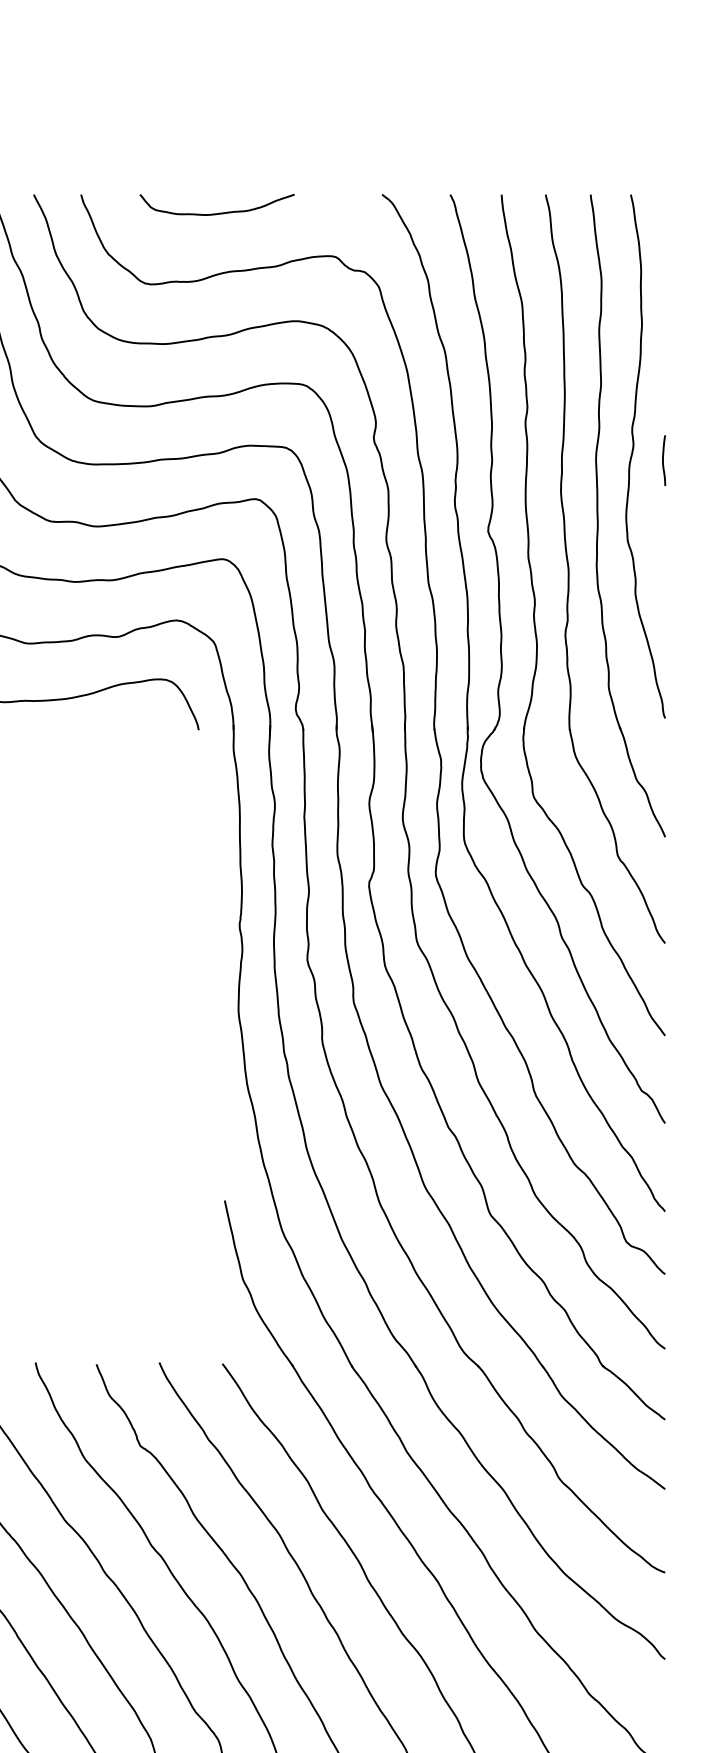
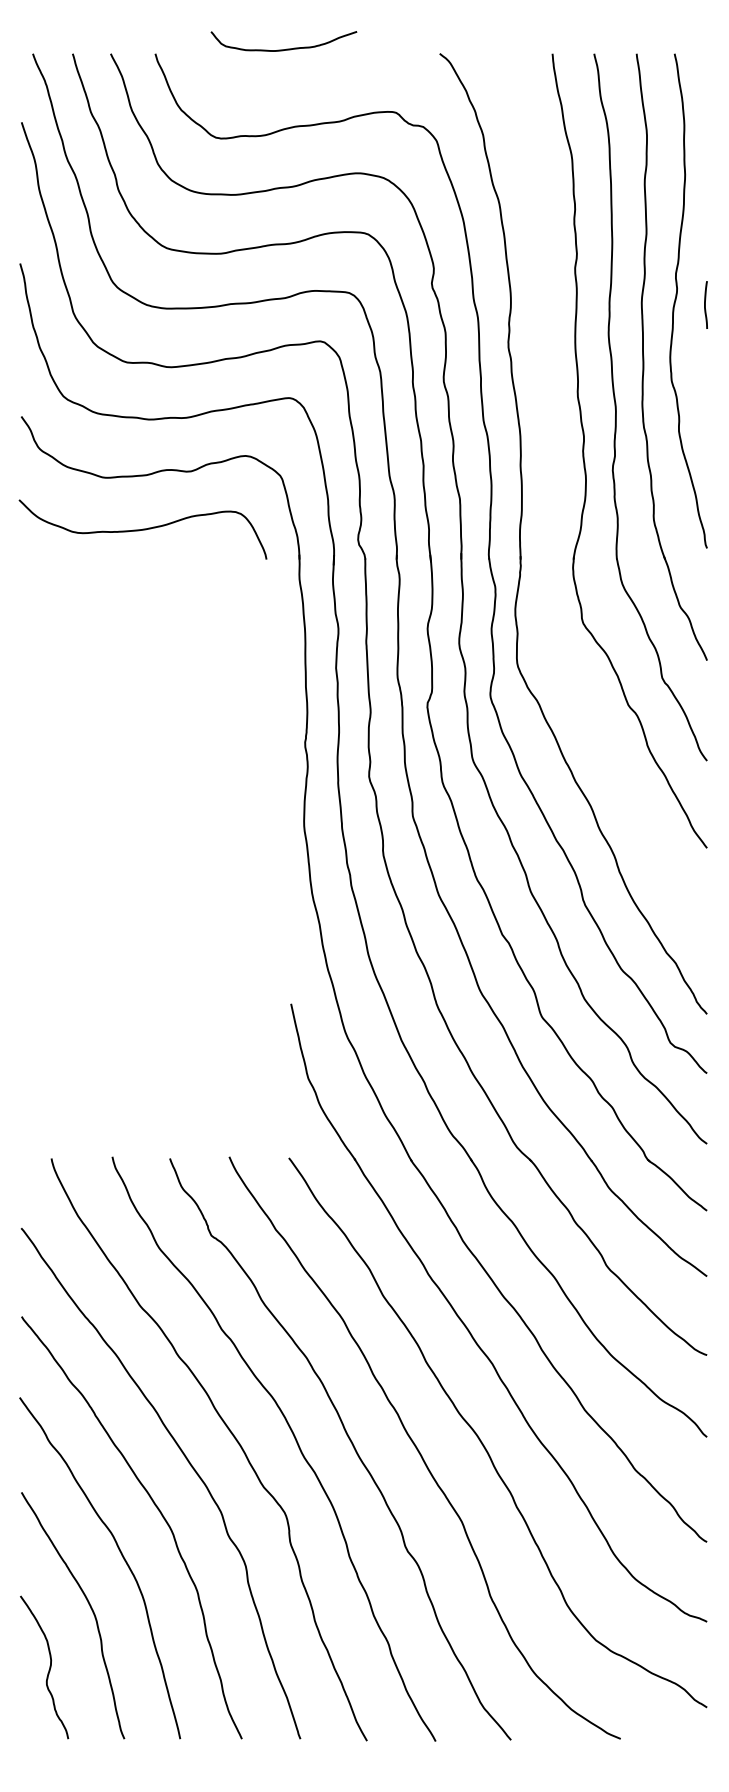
curve: (219, 212) -> (286, 48), moved
part: (502, 659) -> (553, 492), removed

